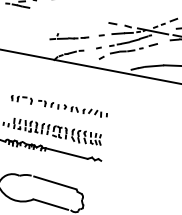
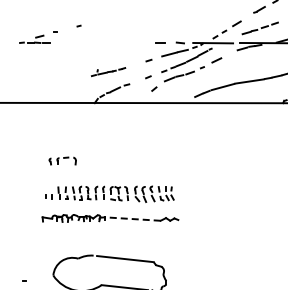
part: (69, 37) -> (108, 71), size x0.7
part: (72, 108) -> (129, 160), removed
line: (66, 153) -> (132, 219), solid -> dashed

